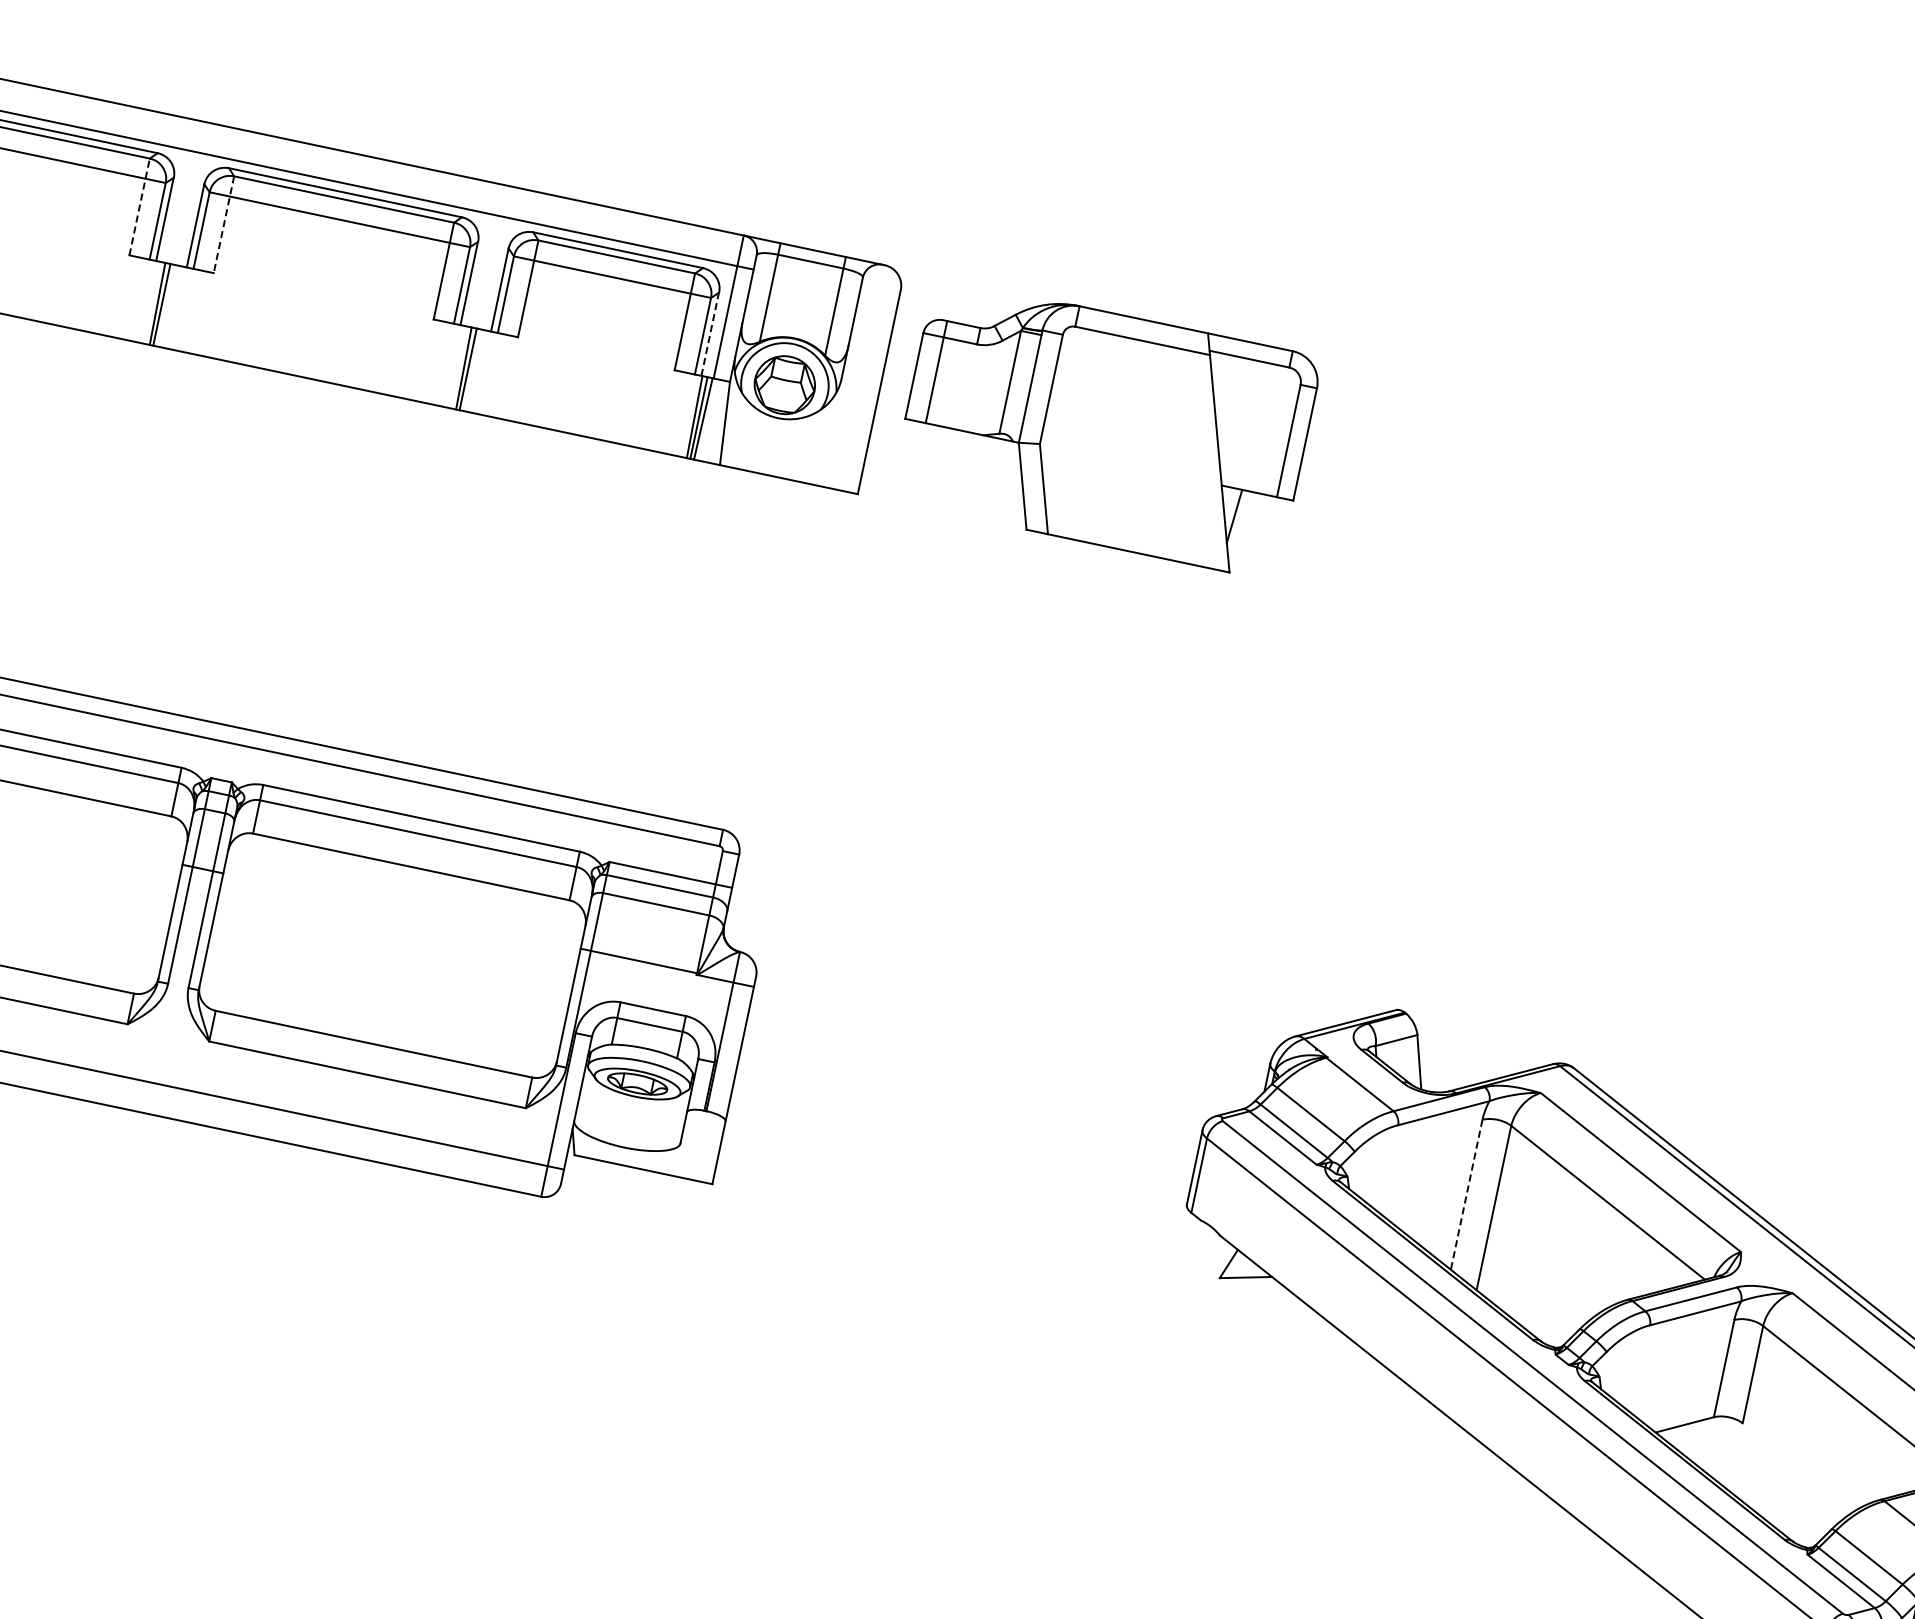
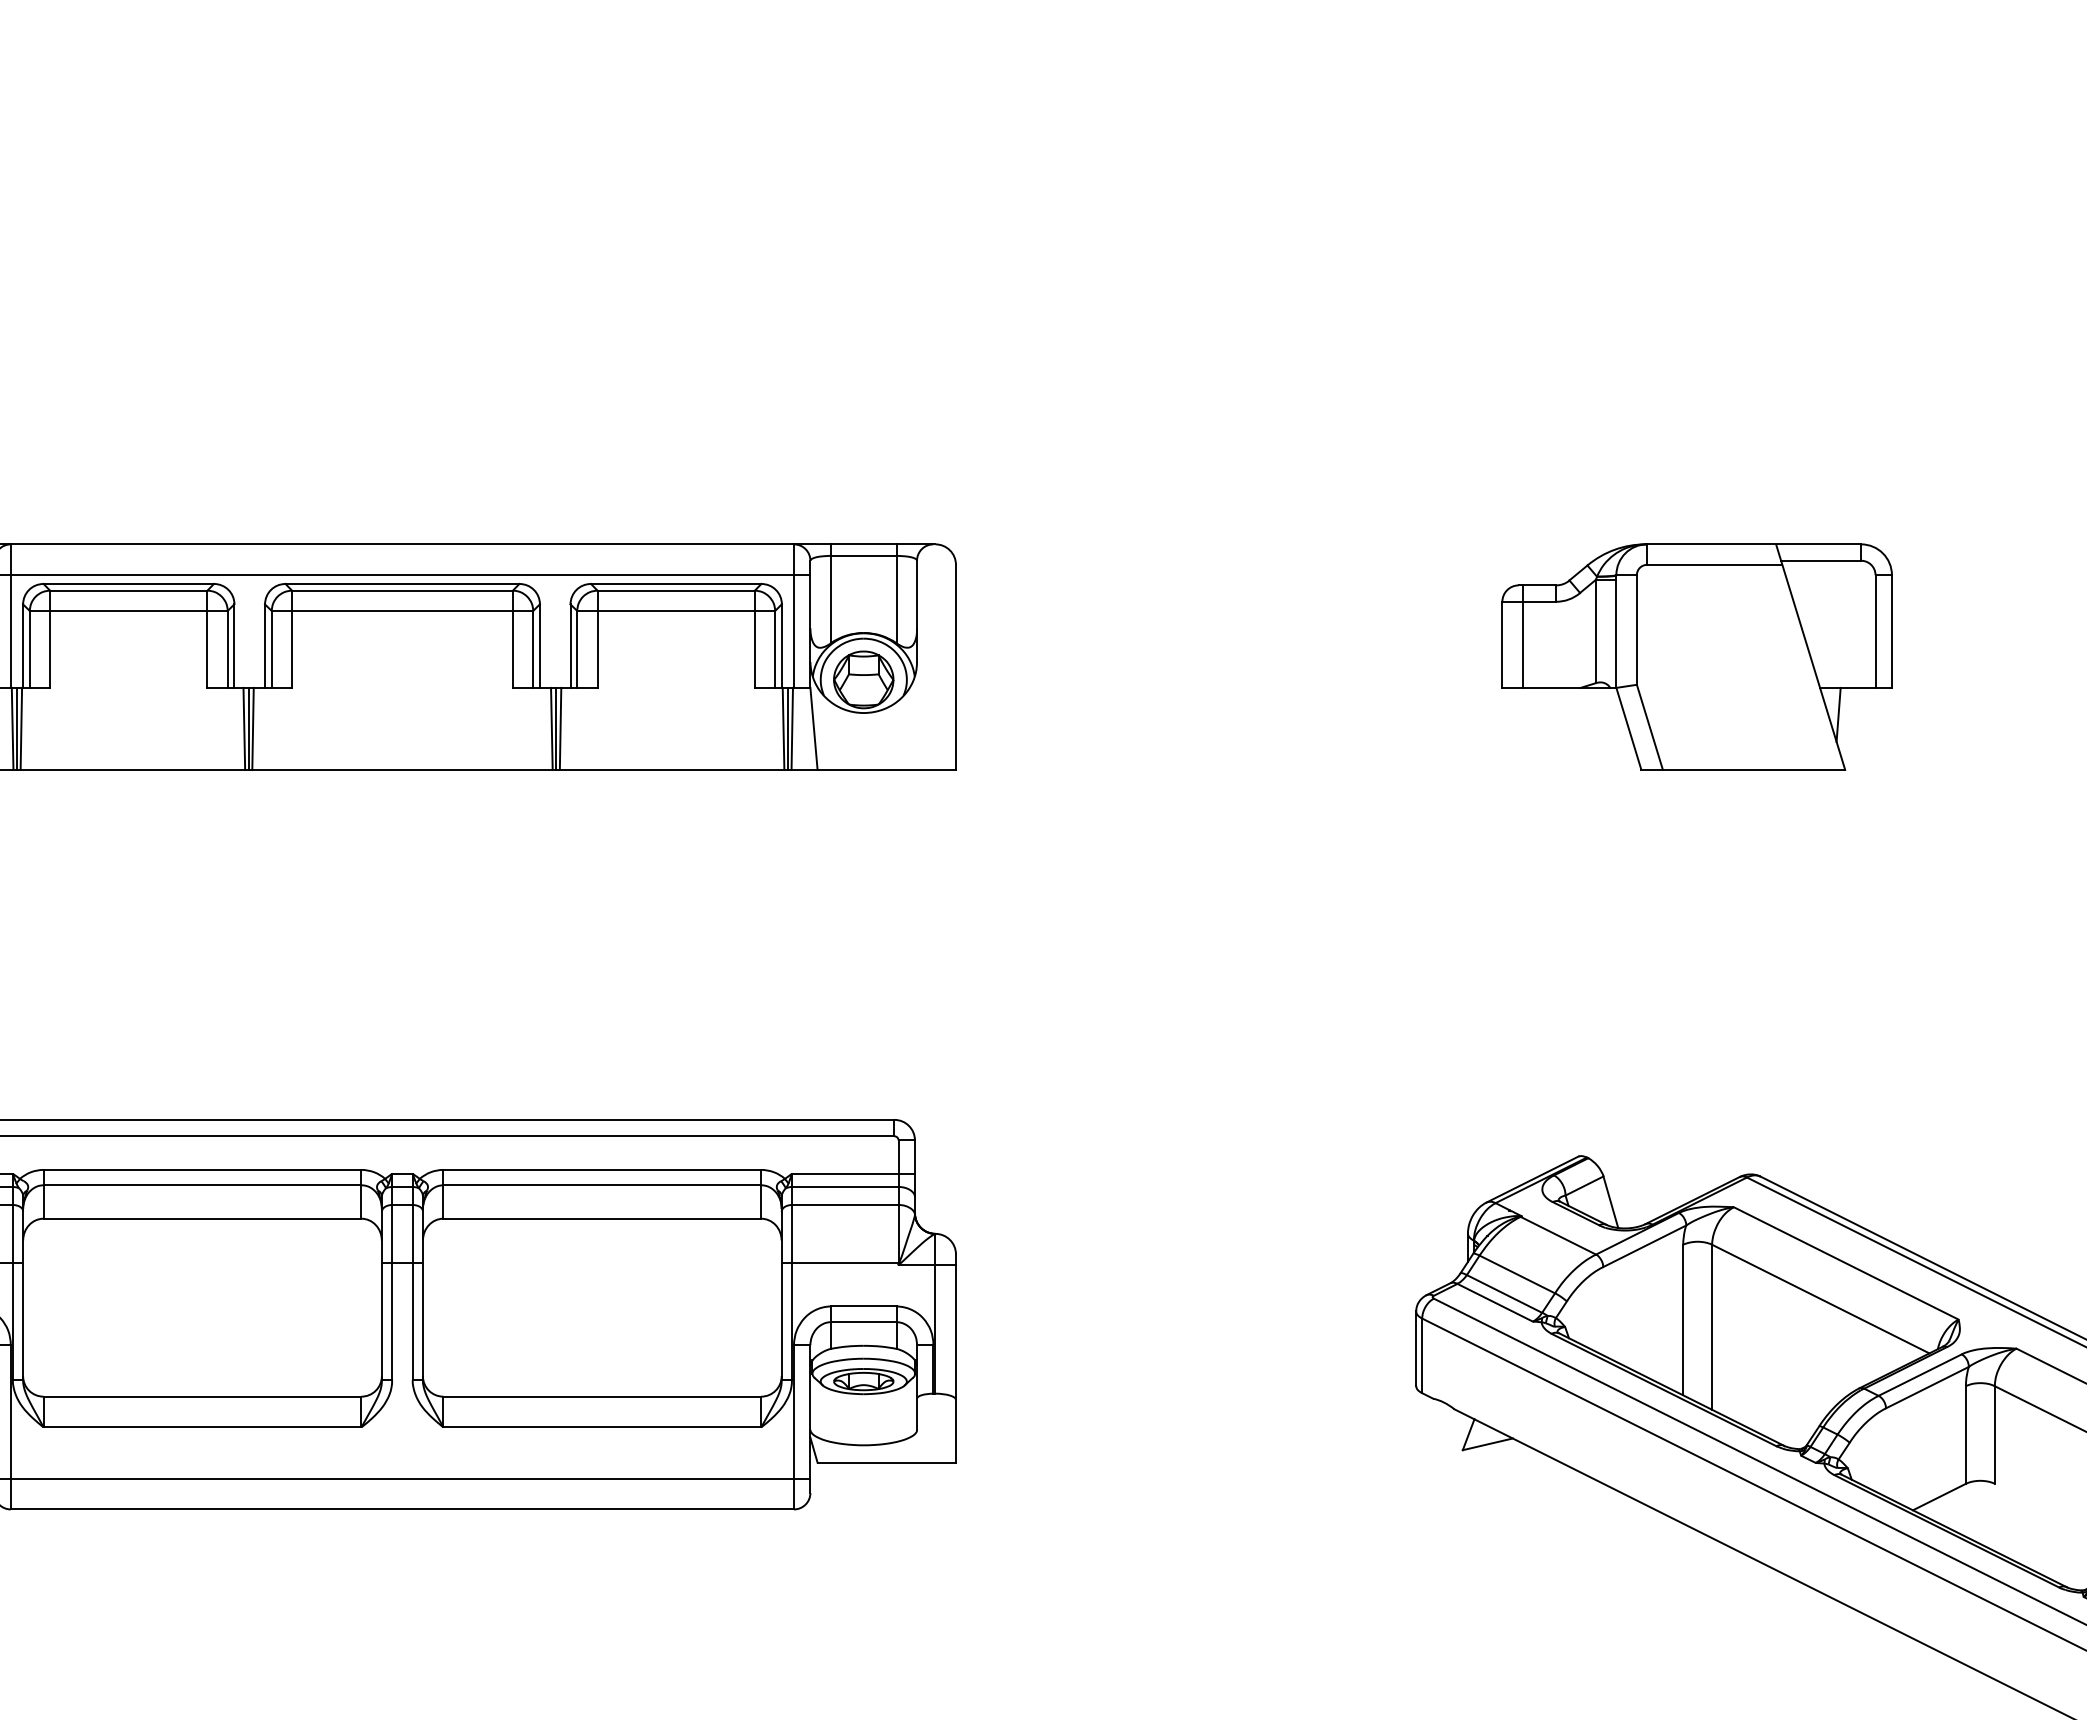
line: (139, 207) -> (207, 639), dashed -> solid
line: (224, 225) -> (292, 639), dashed -> solid
line: (165, 305) -> (252, 728), added
line: (709, 334) -> (781, 646), dashed -> solid
line: (472, 369) -> (560, 728), added
part: (1105, 428) -> (1696, 656), moved
line: (1466, 1195) -> (1683, 1320), dashed -> solid

